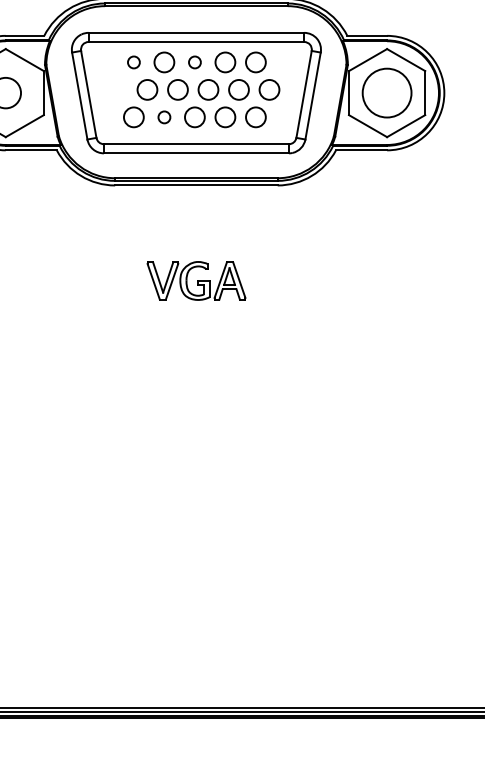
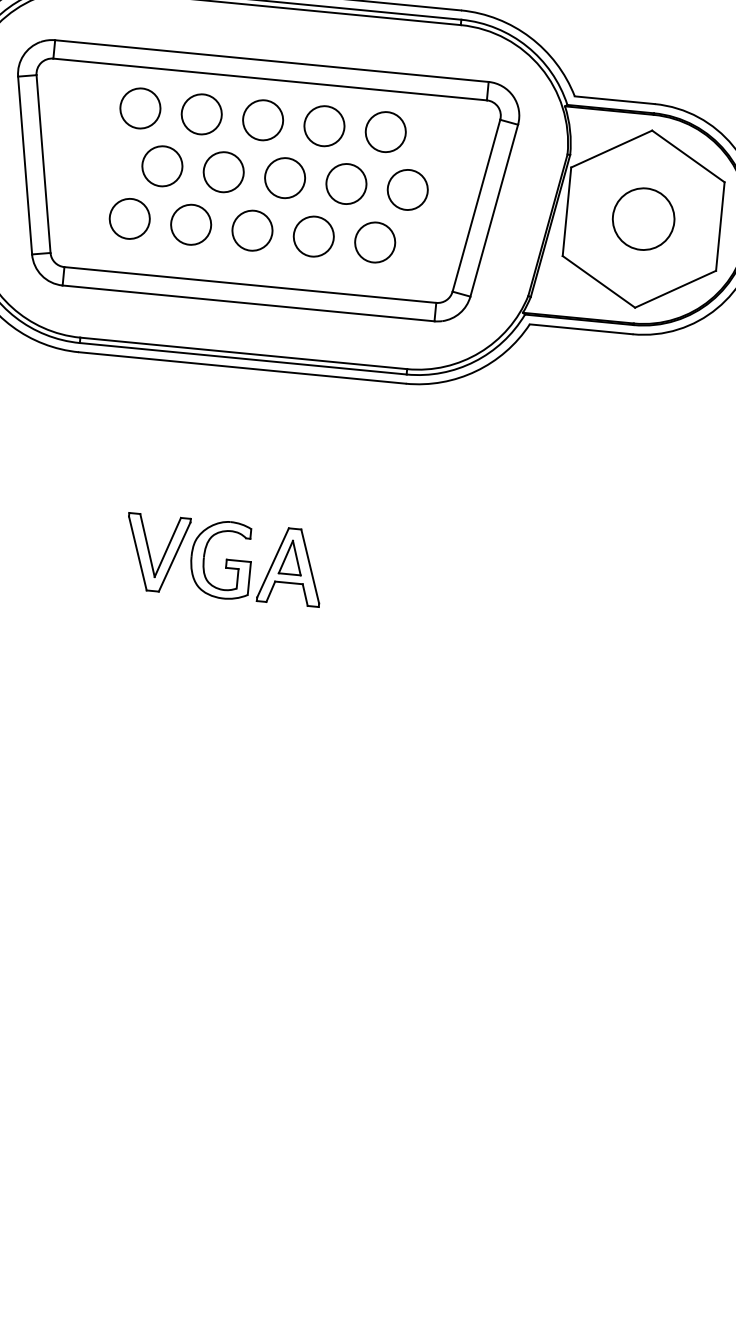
circle: (133, 62) -> (139, 108), size x1.67
circle: (194, 62) -> (262, 120), size x1.67
circle: (386, 92) -> (642, 217), size x0.62
circle: (164, 117) -> (191, 225), size x1.67

